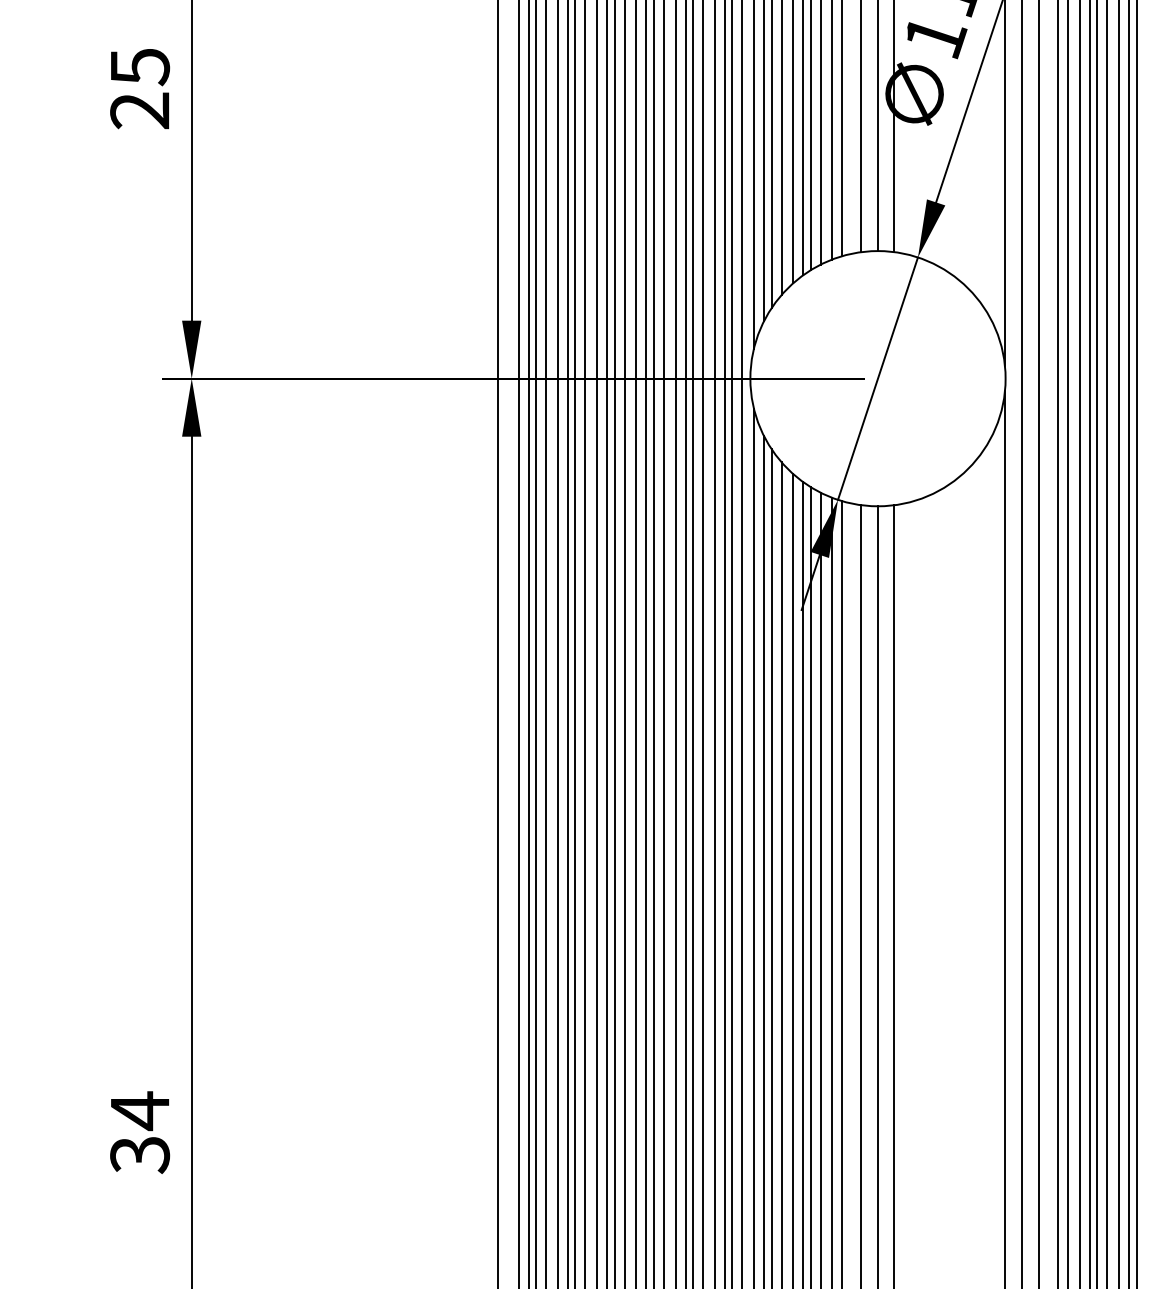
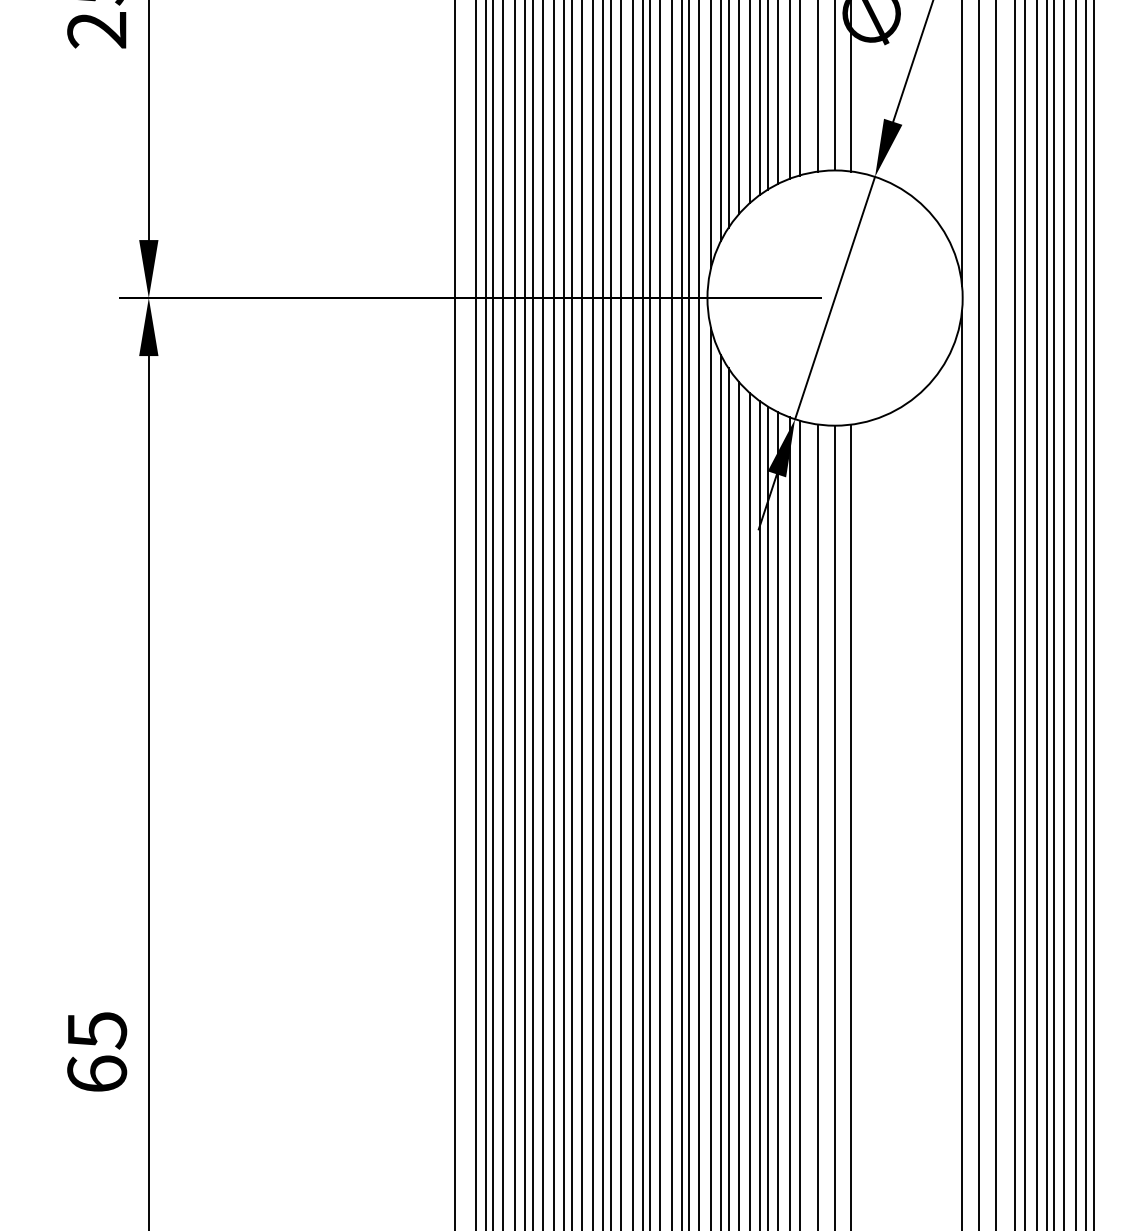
text: (140, 1132) -> (97, 1051), 34 -> 65

